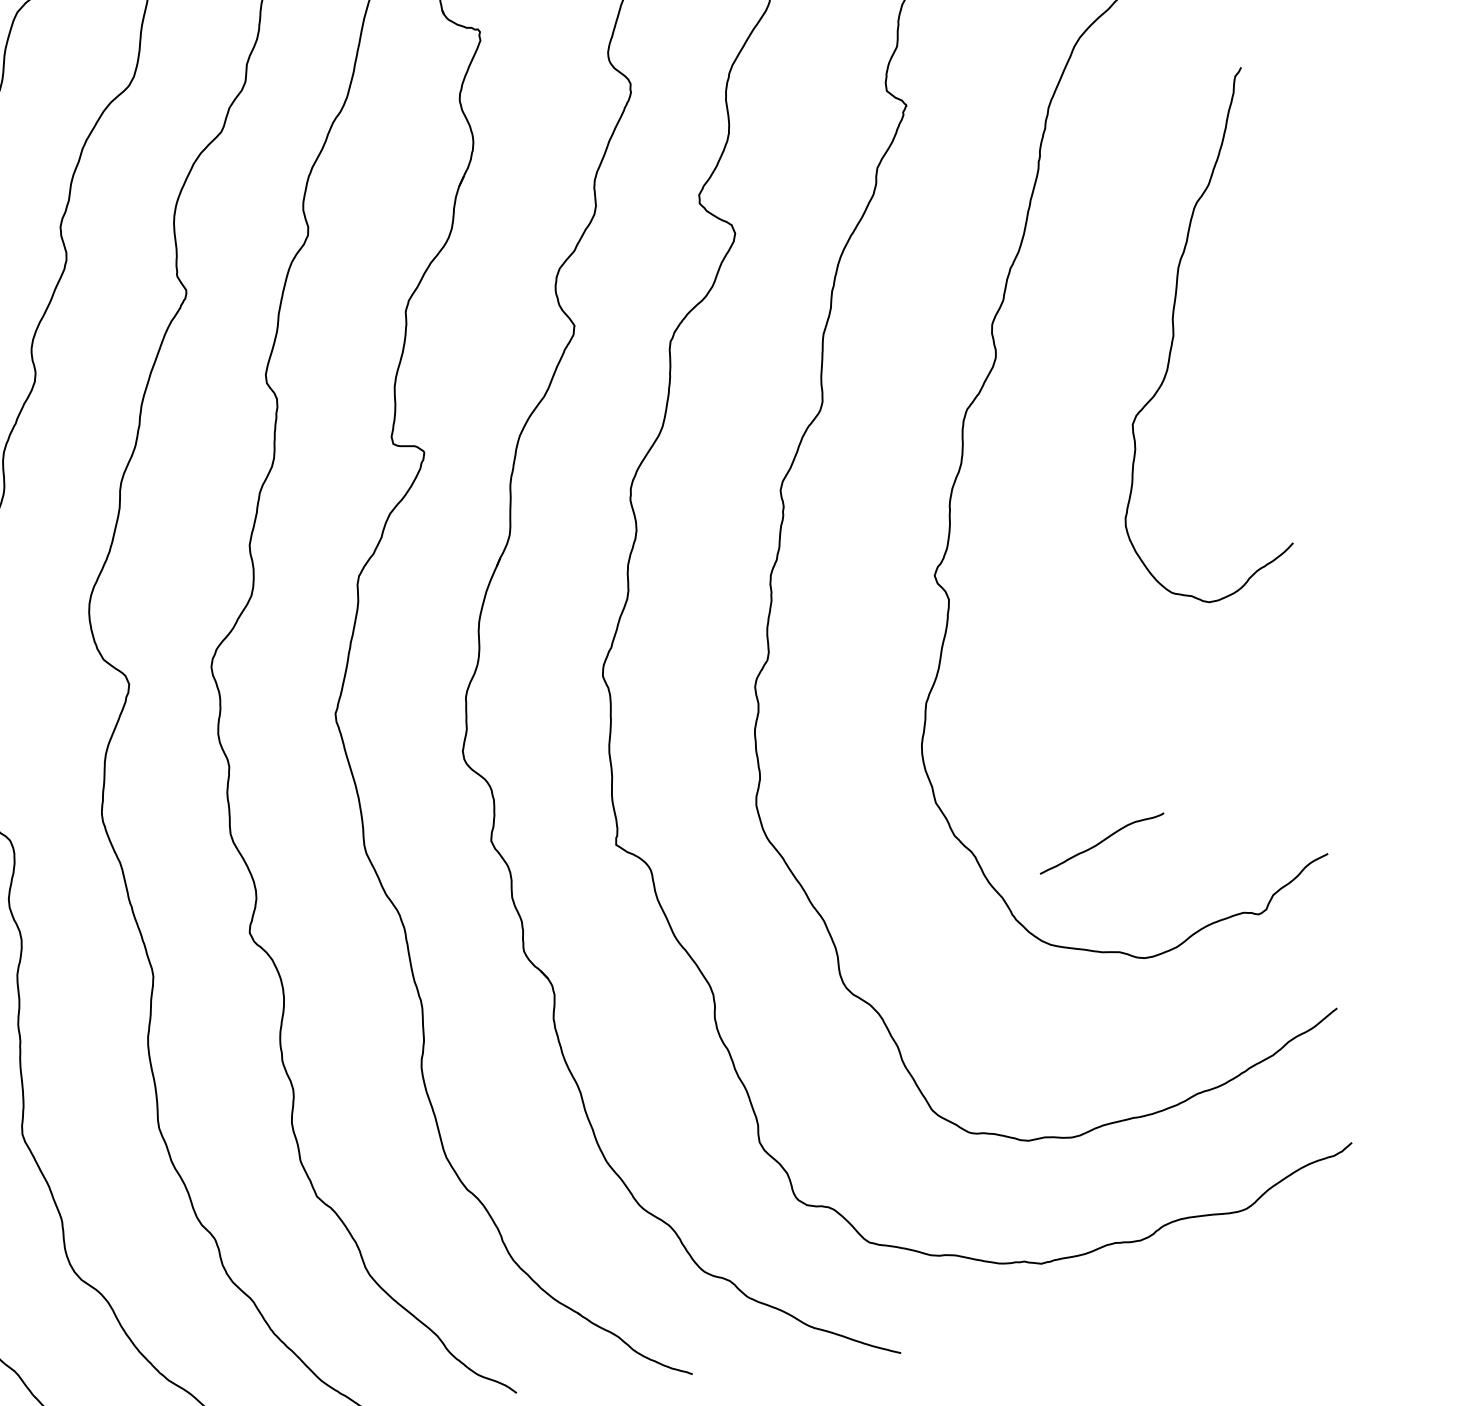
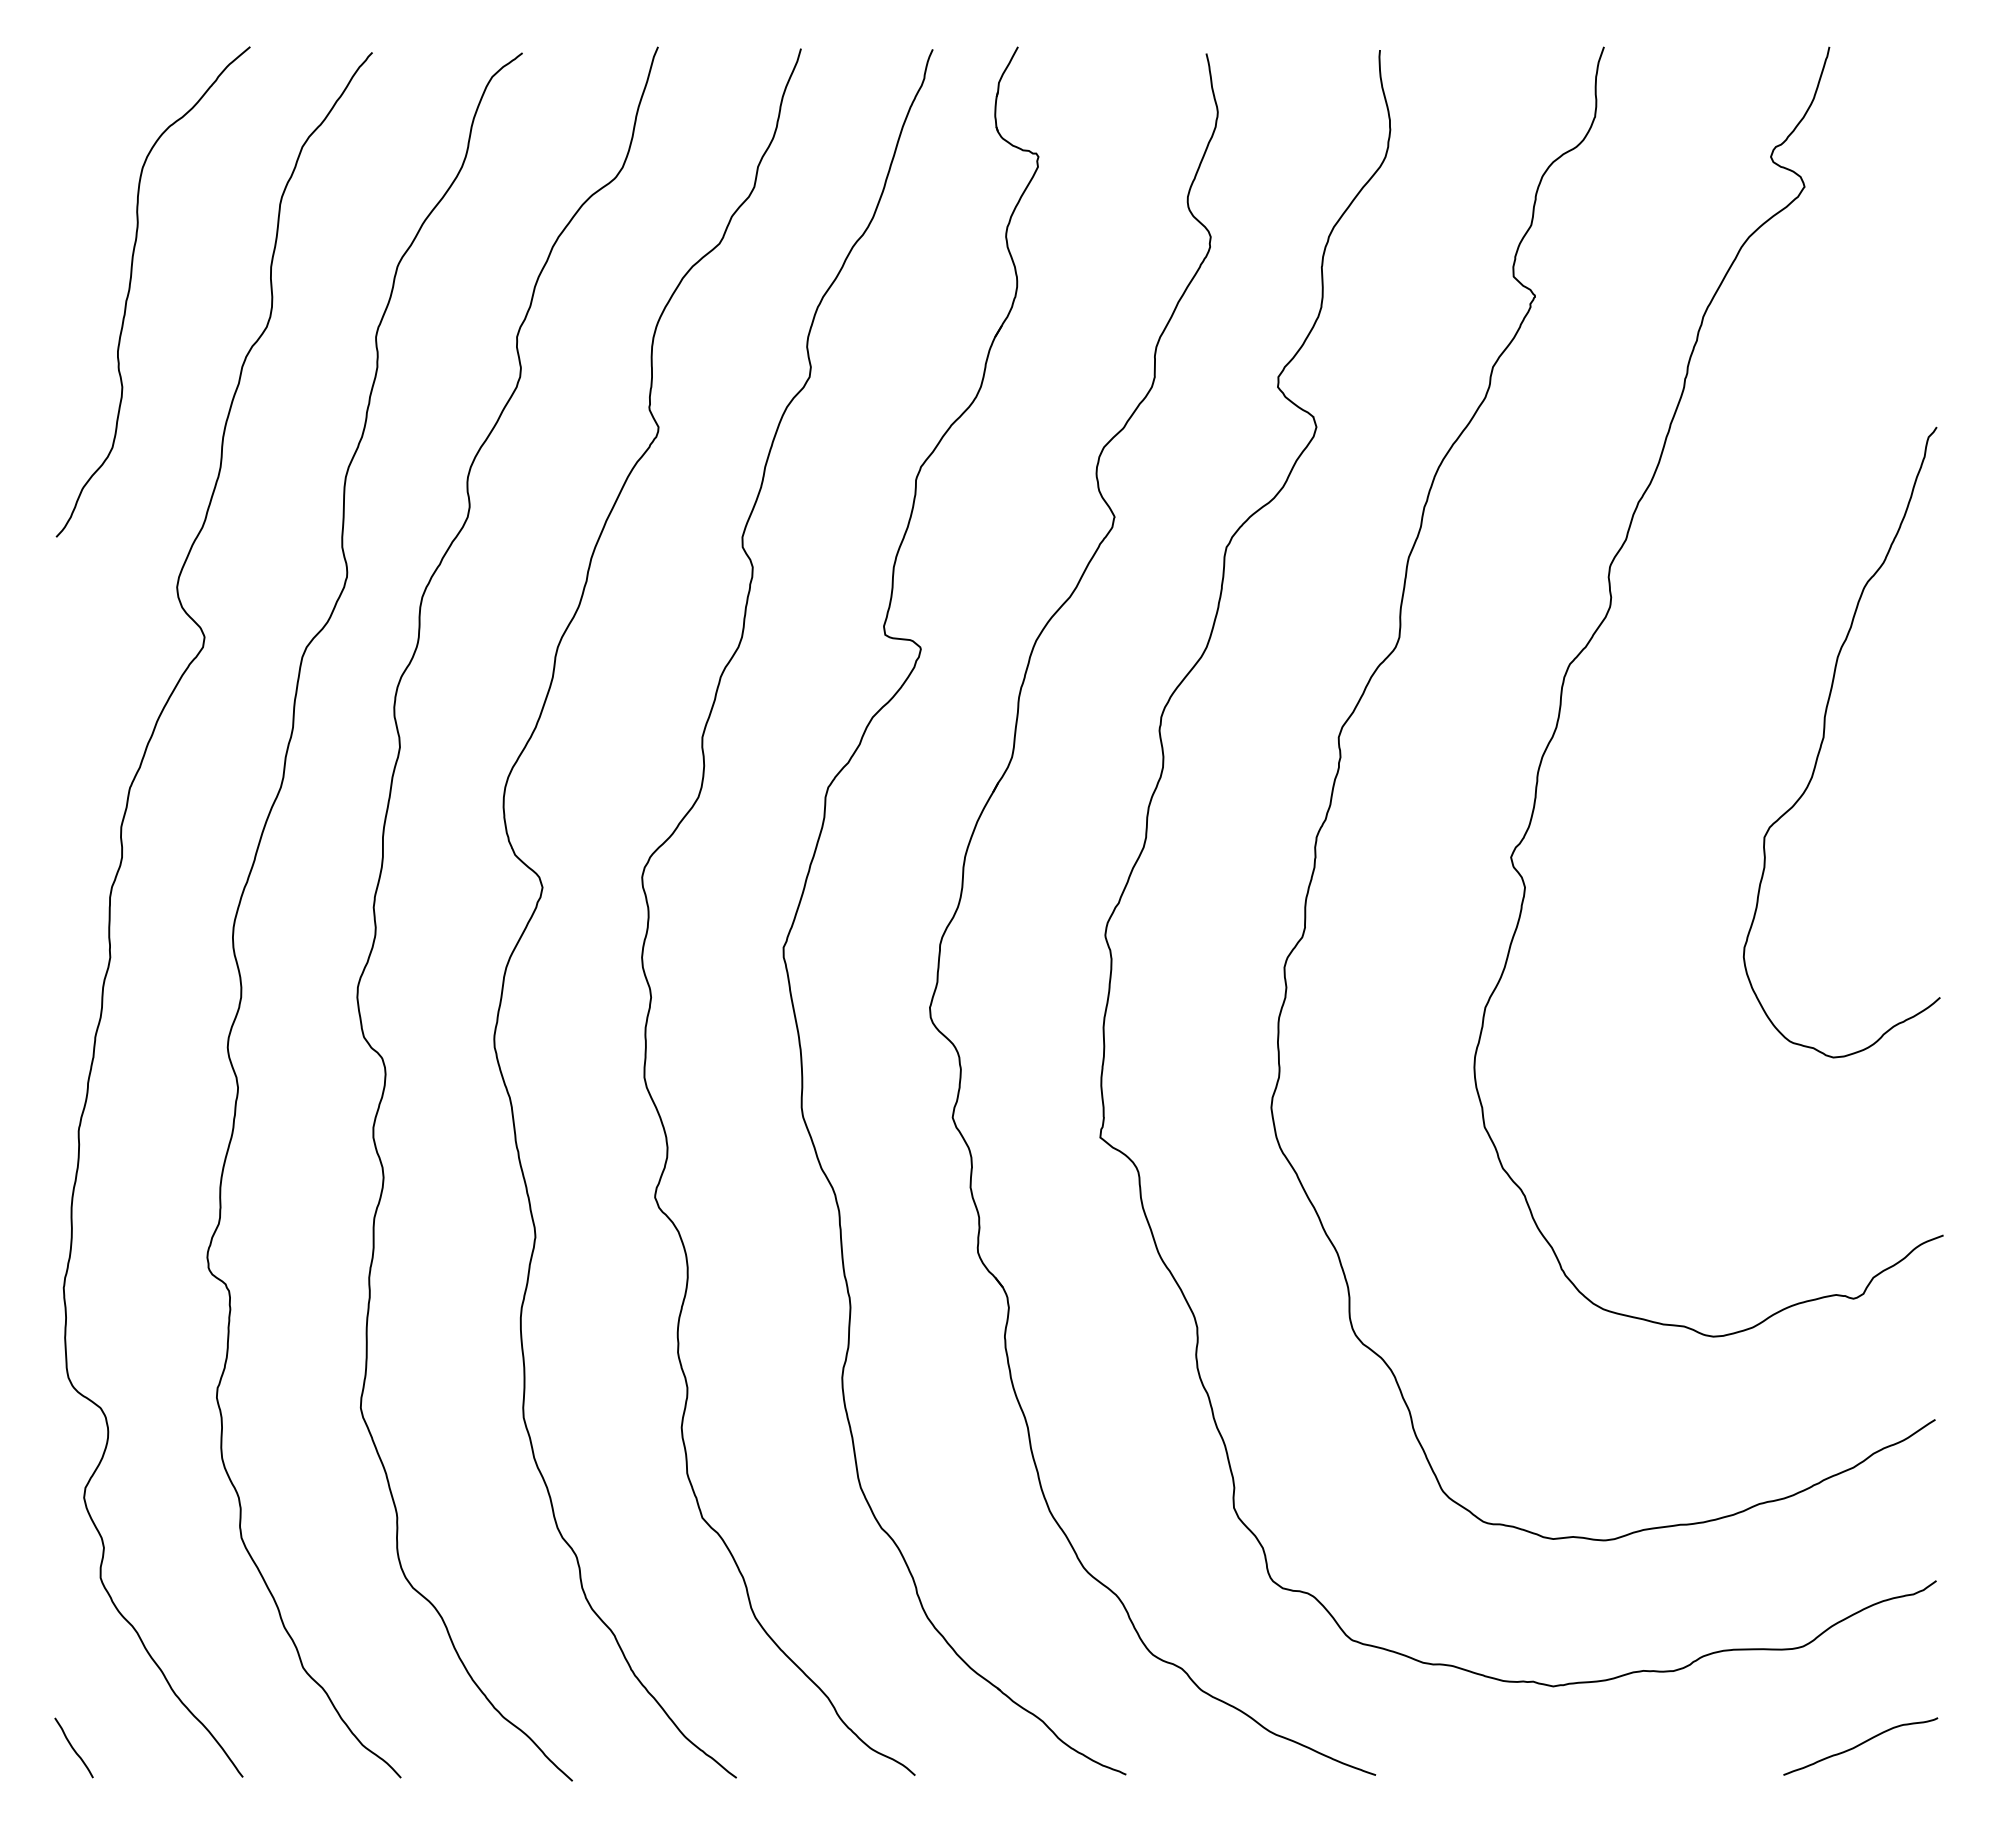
curve: (1174, 336) -> (1824, 738), moved
curve: (1101, 842) -> (1860, 1745), moved

